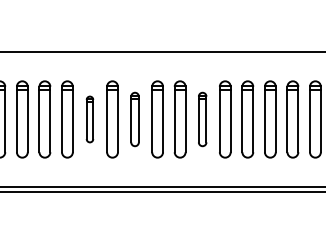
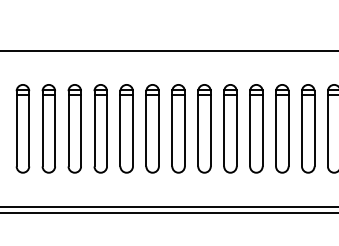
part: (89, 119) -> (126, 128), size x1.67
part: (134, 119) -> (177, 128), size x1.43
part: (202, 119) -> (256, 128), size x1.43

